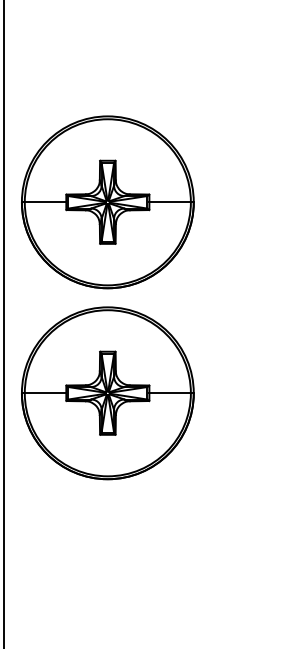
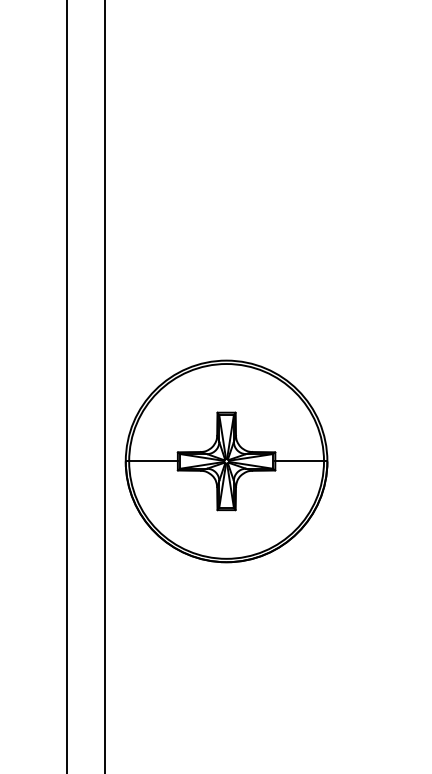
part: (107, 202) -> (226, 237), removed

